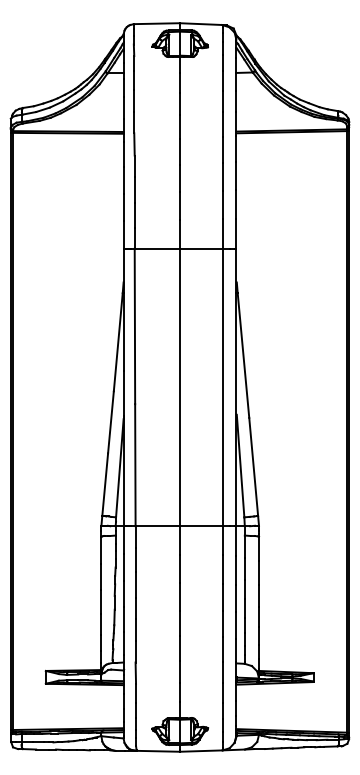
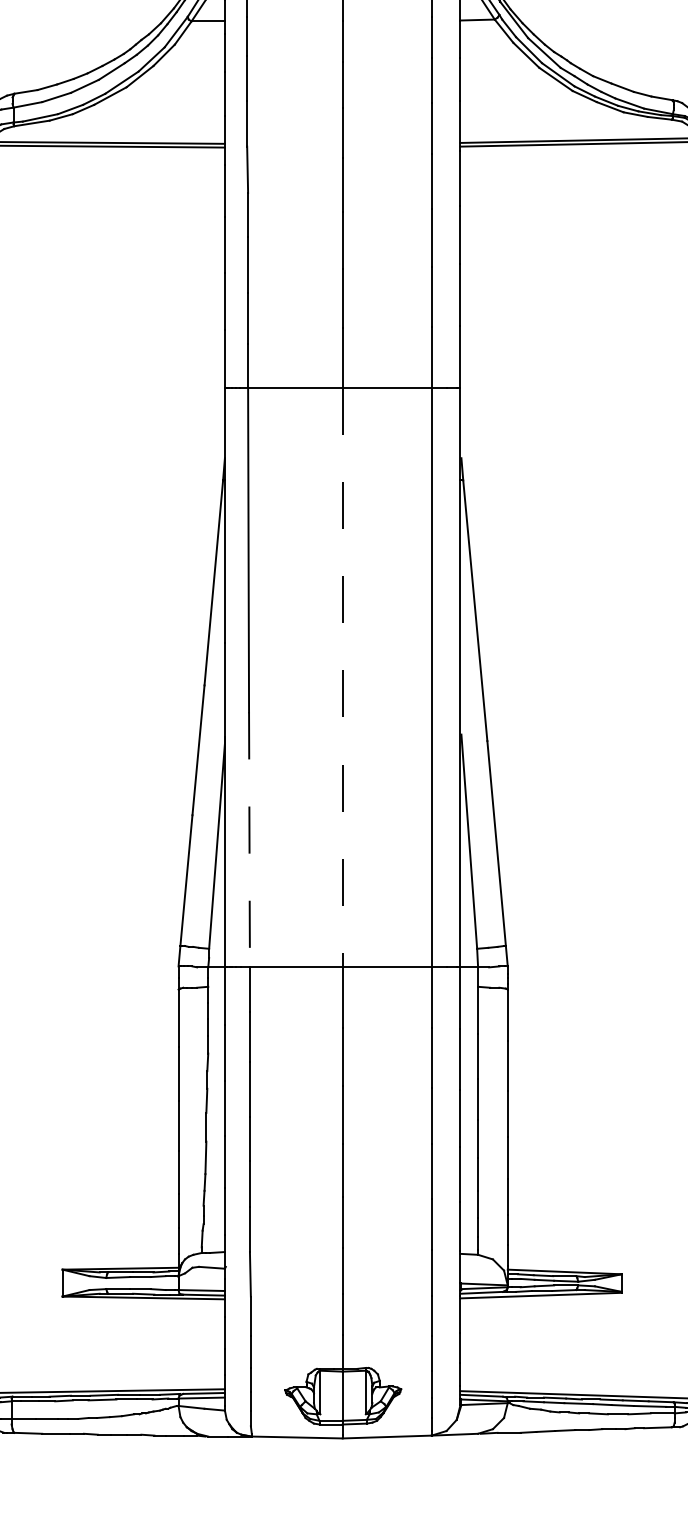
line: (180, 387) -> (343, 677), solid -> dashed
line: (135, 465) -> (249, 840), solid -> dashed

